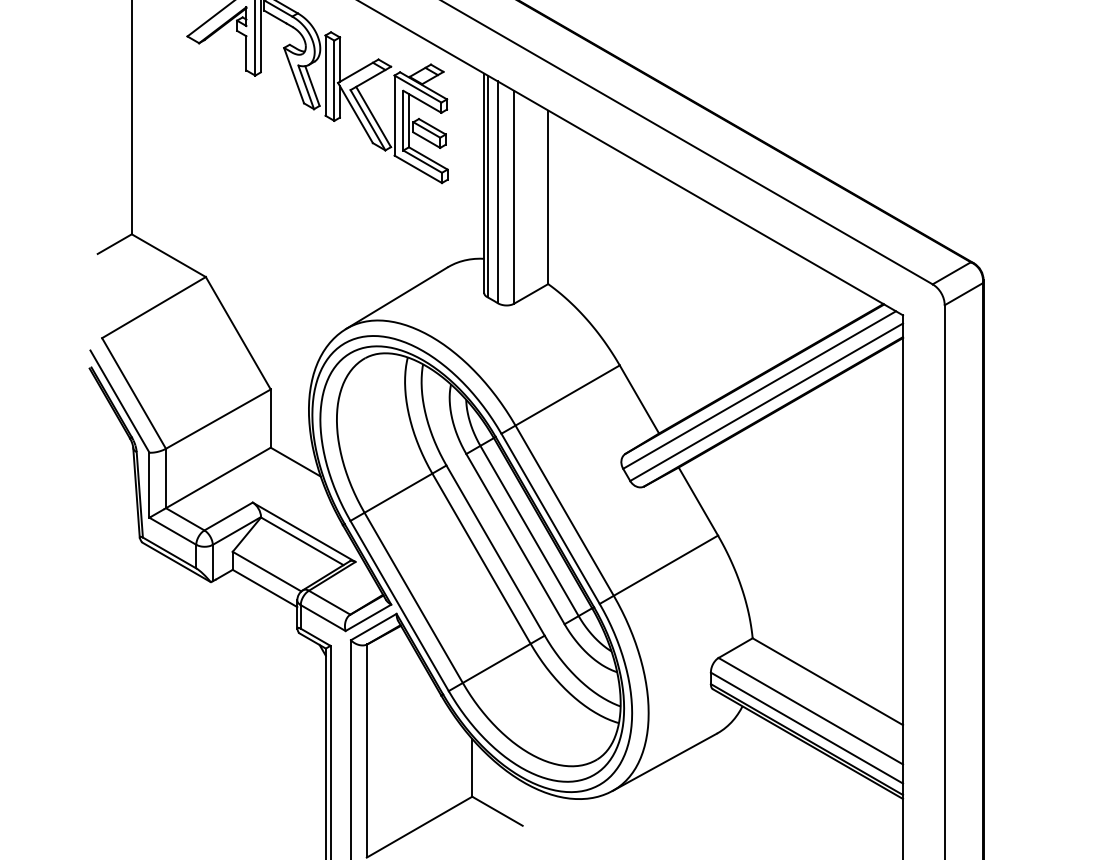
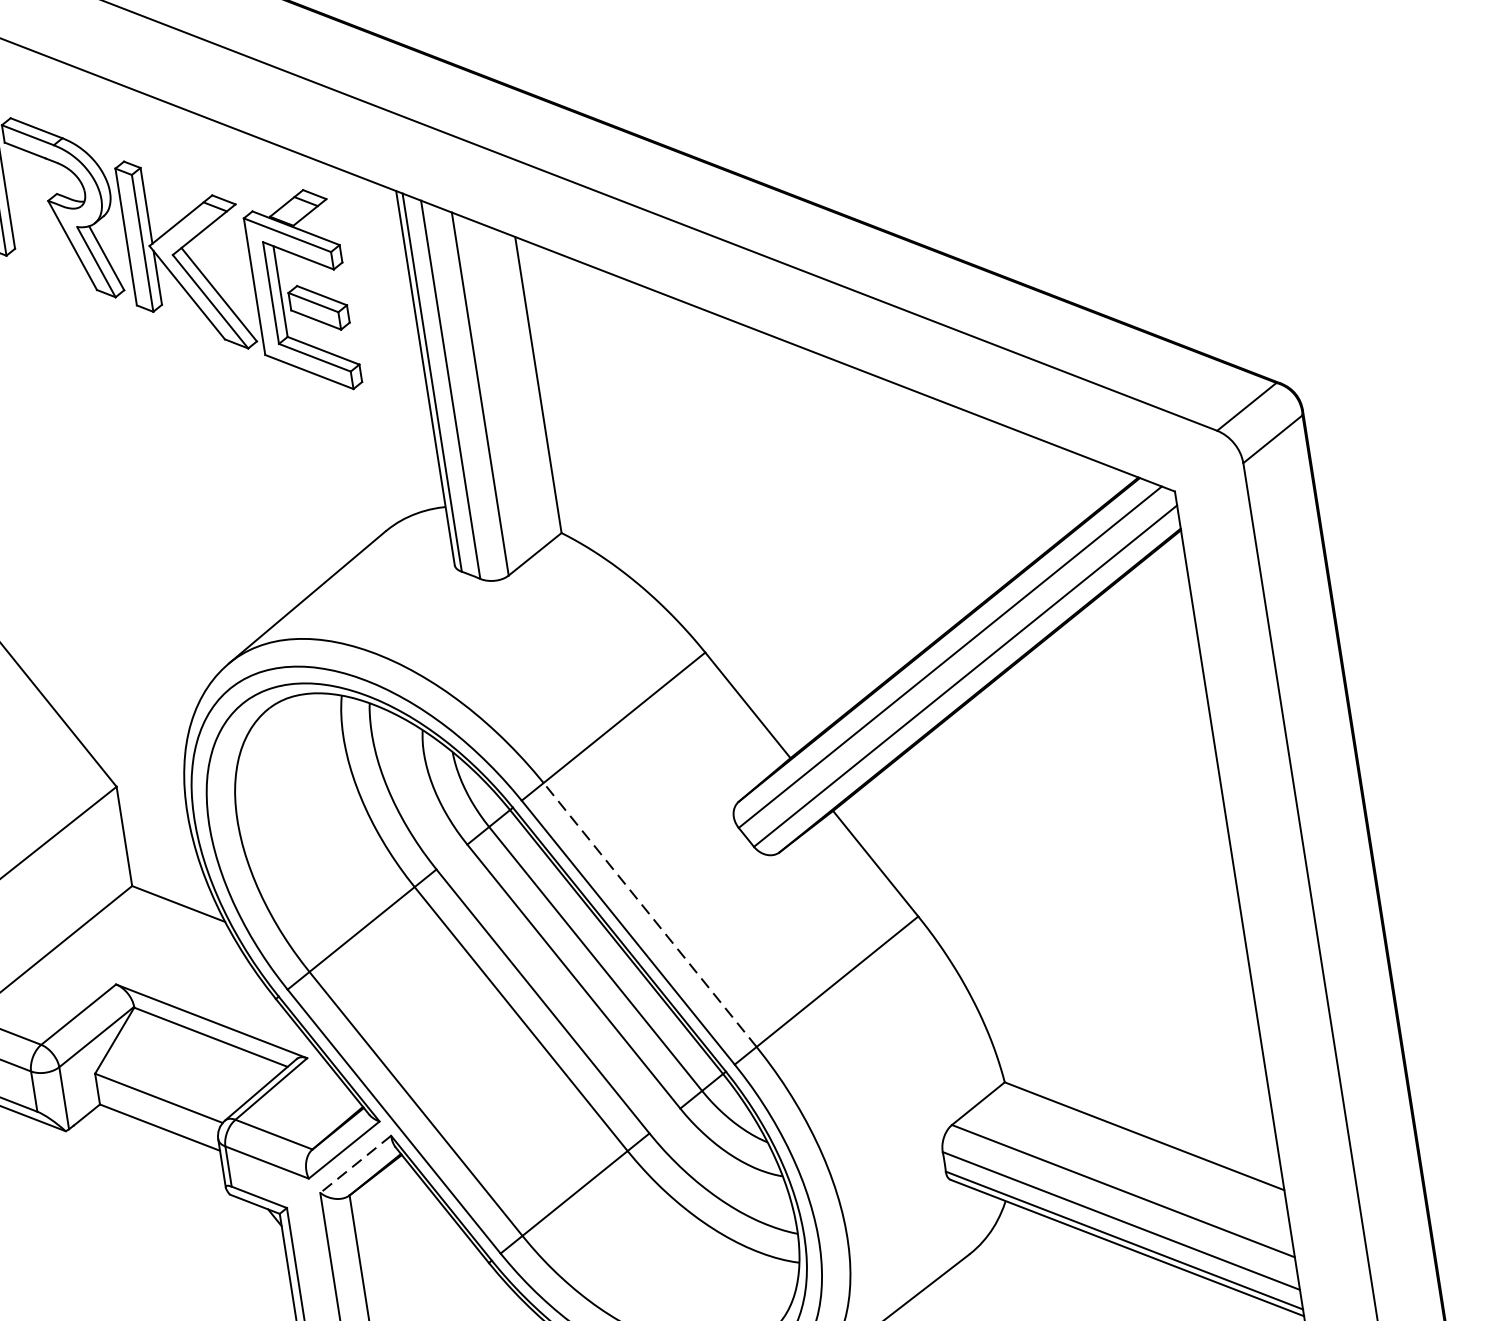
line: (564, 510) -> (649, 914), solid -> dashed
line: (373, 627) -> (355, 1165), solid -> dashed

